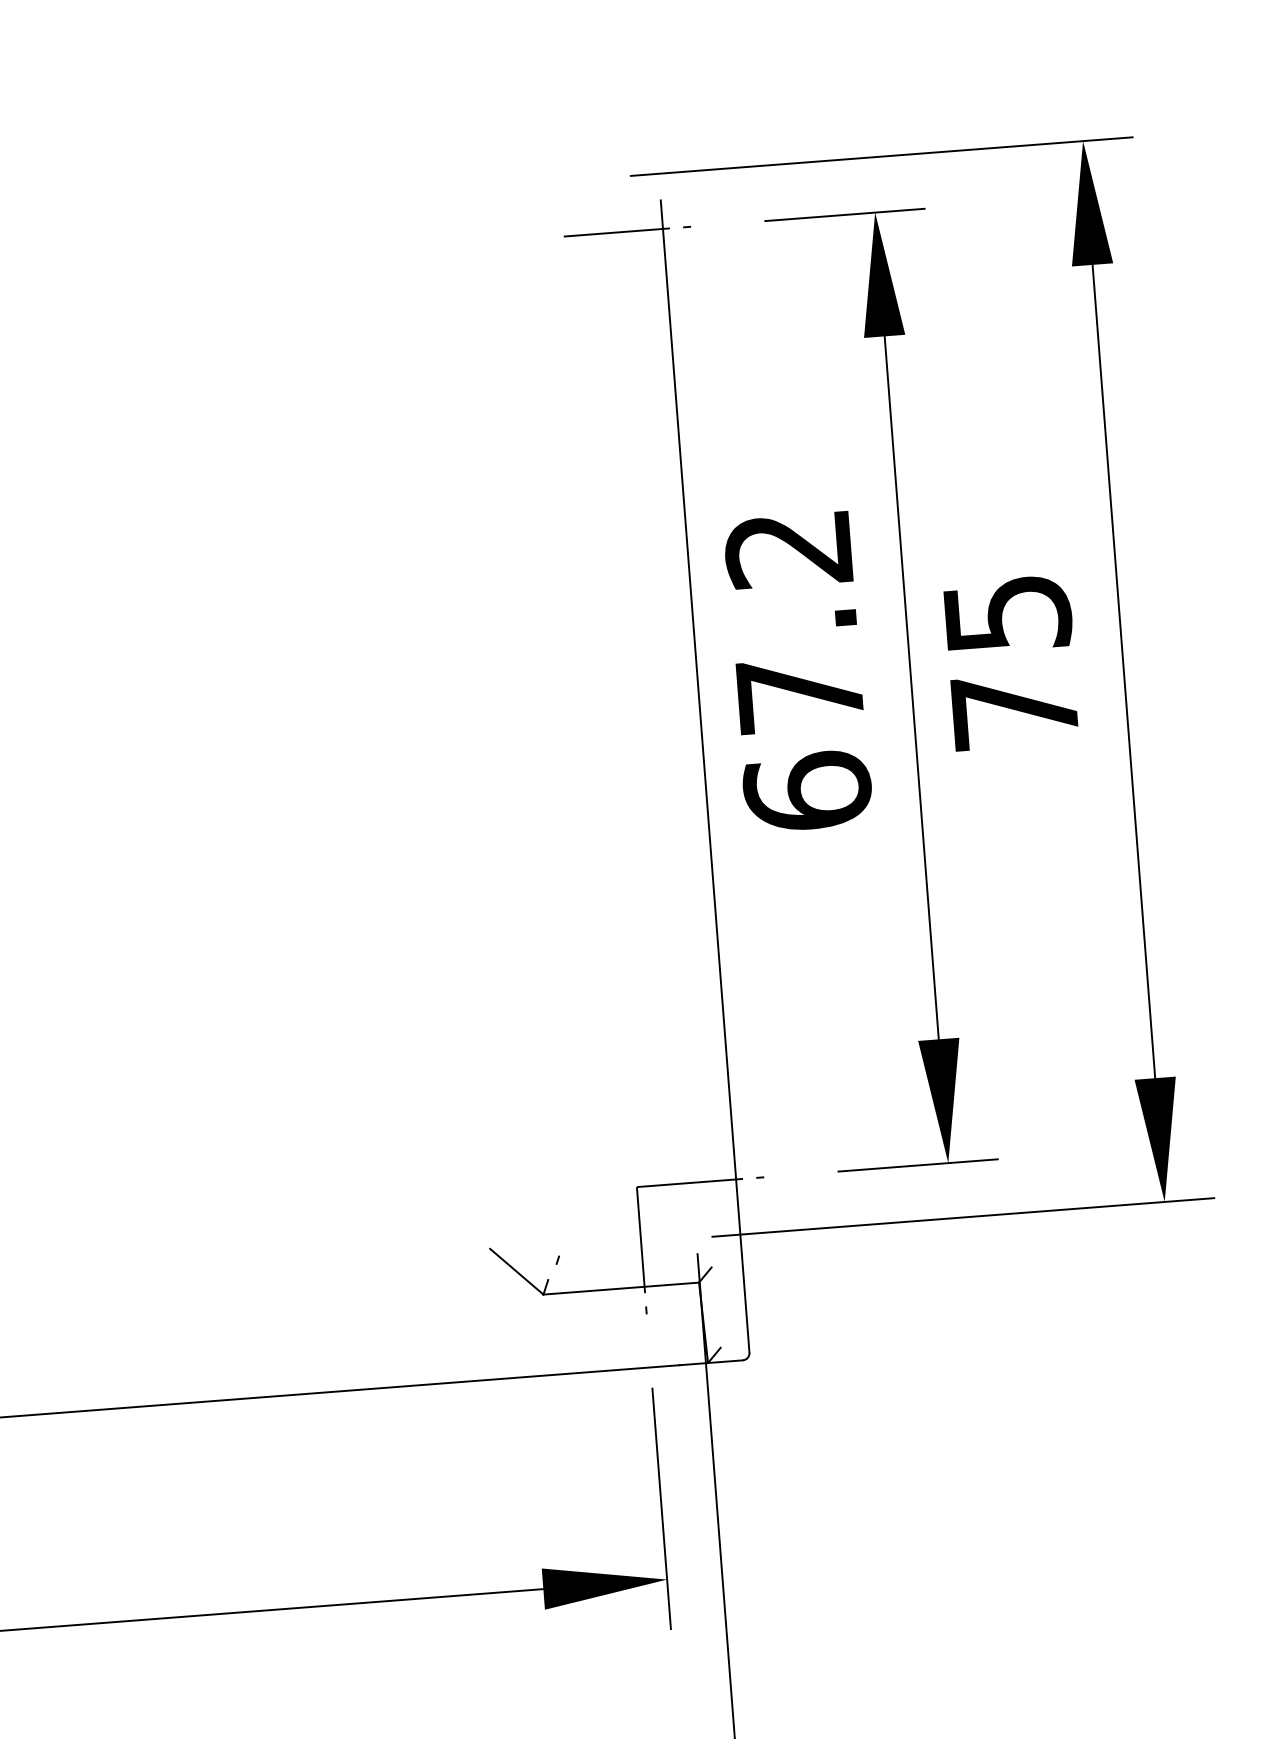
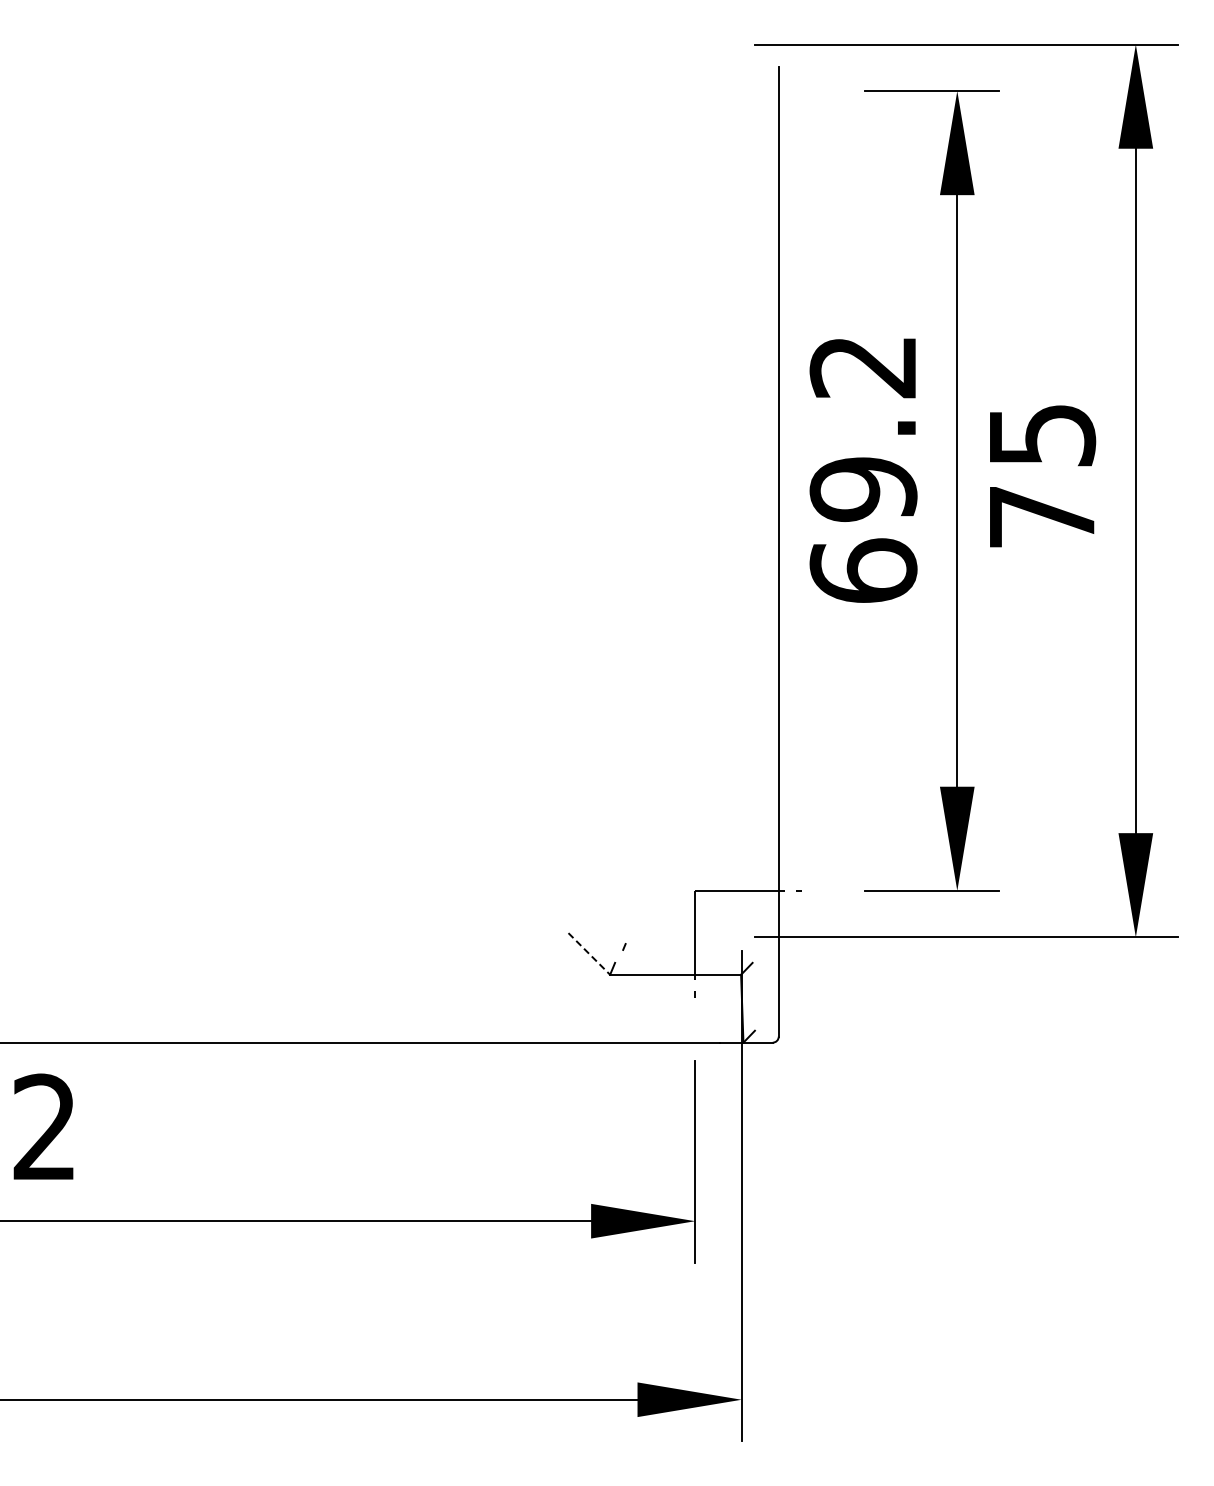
line: (627, 232) -> (748, 91), removed
text: (800, 694) -> (863, 489), 67.2 -> 69.2
line: (517, 1272) -> (589, 954), solid -> dashed

